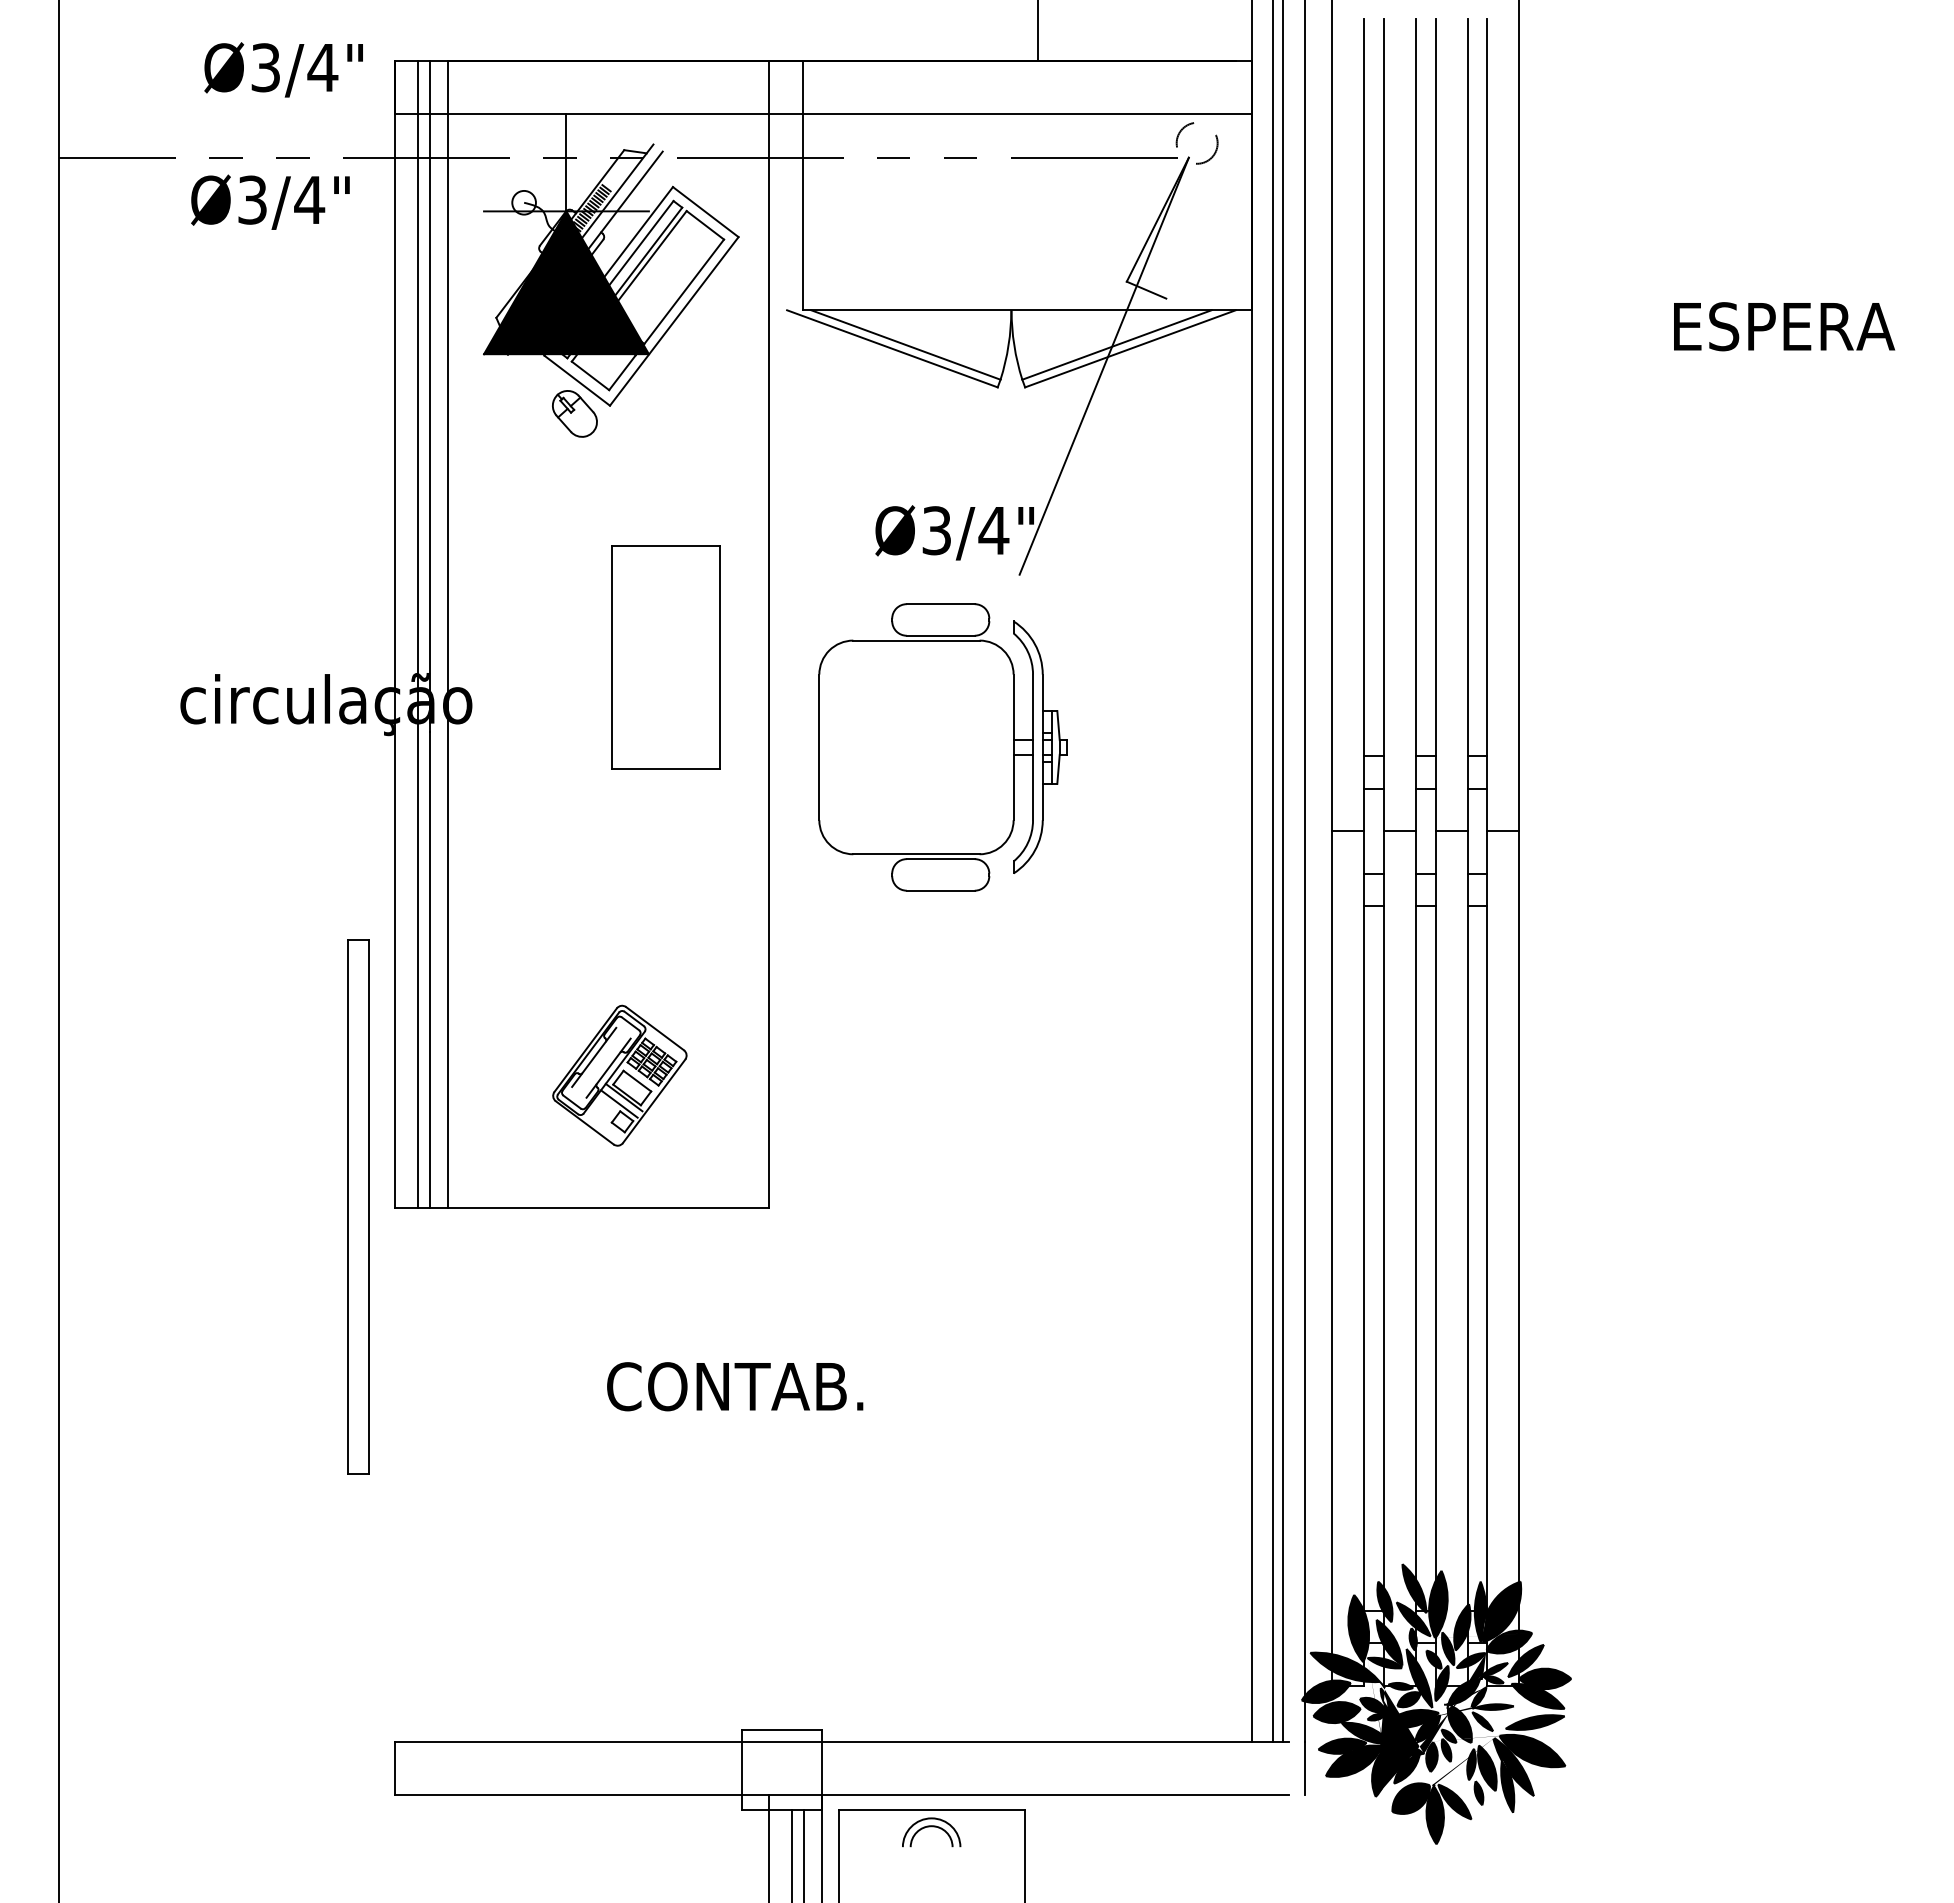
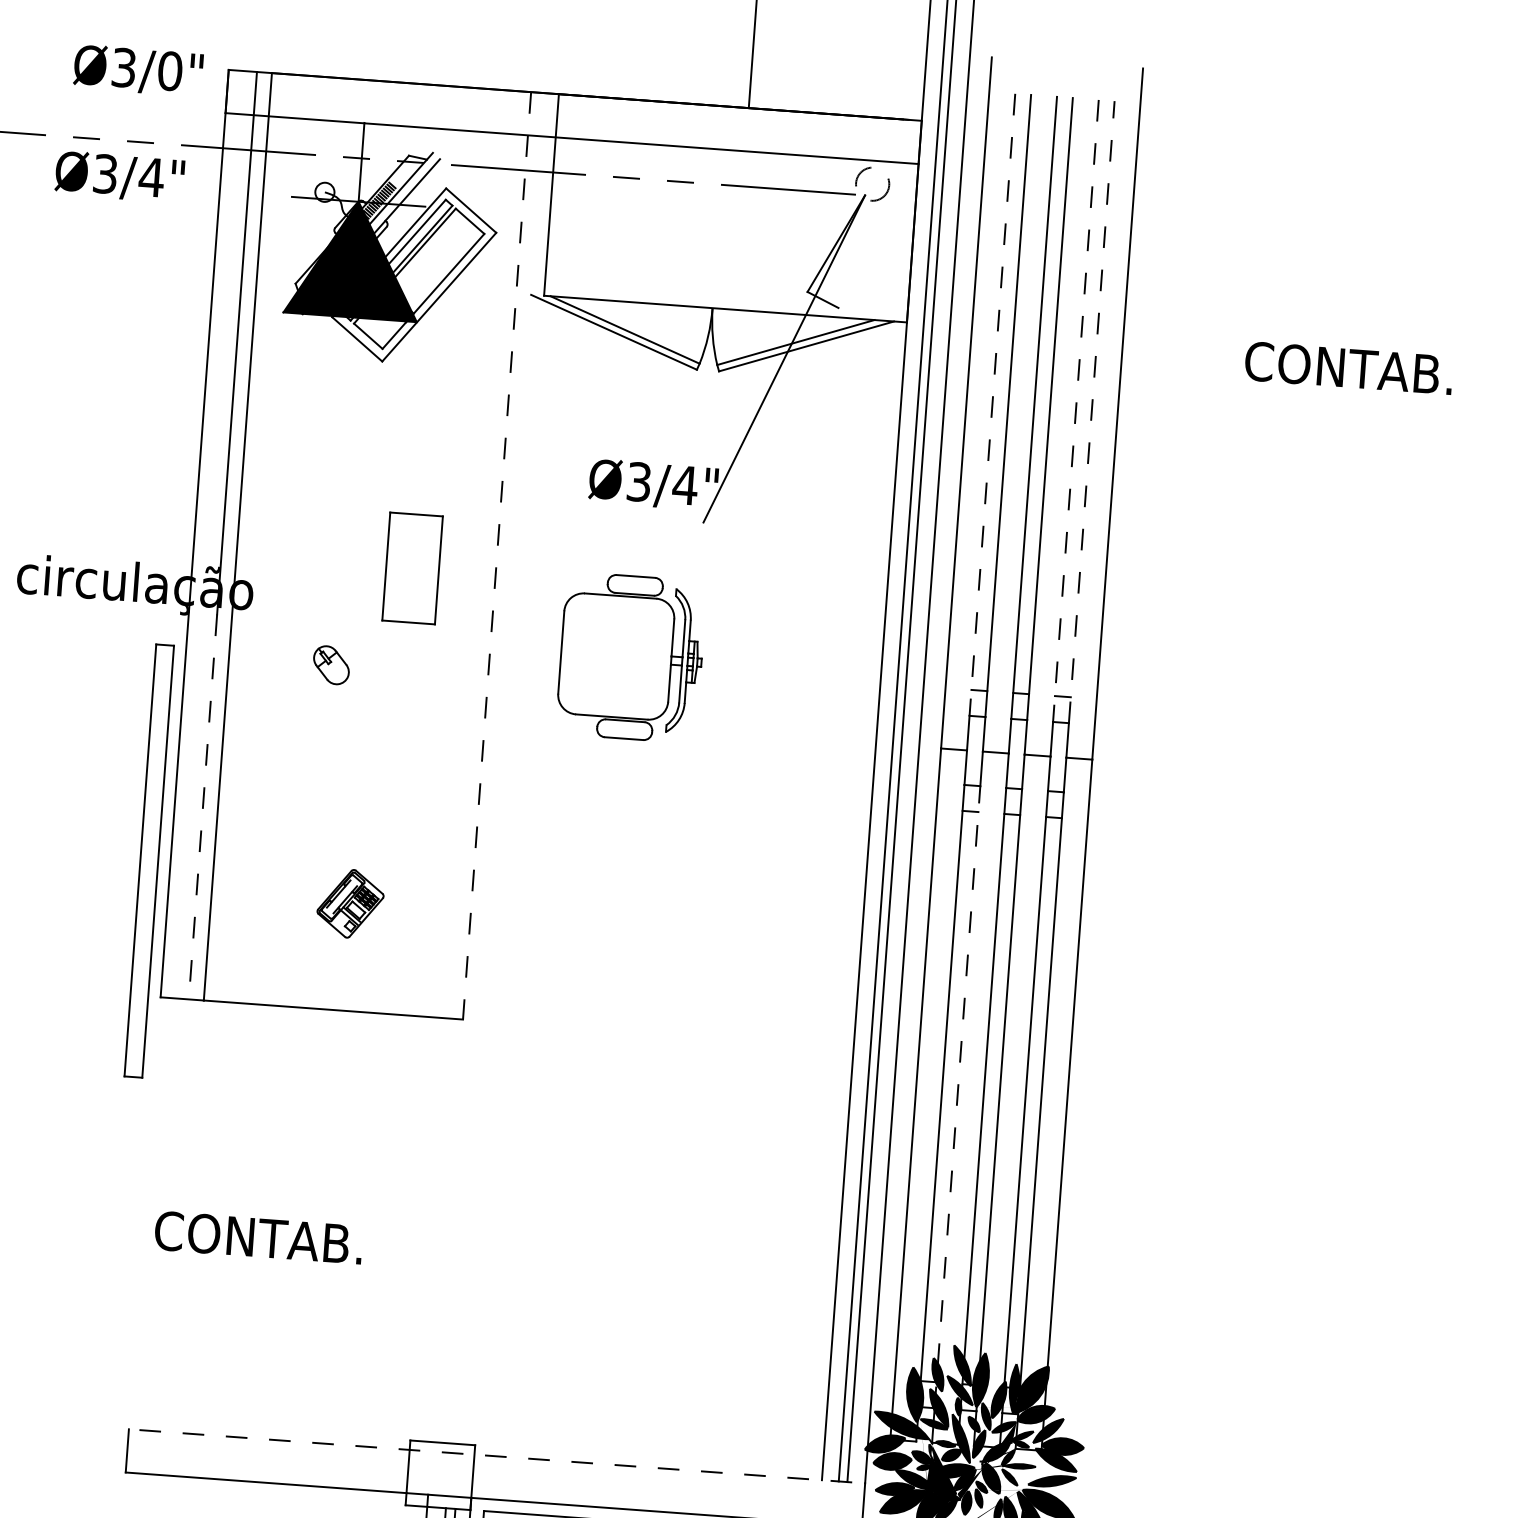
text: (322, 67) -> (169, 70), Ø3/4" -> Ø3/0"
text: (1799, 326) -> (1348, 368), ESPERA -> CONTAB.
line: (1364, 403) -> (992, 404), solid -> dashed
line: (1467, 403) -> (1075, 410), solid -> dashed
line: (1487, 403) -> (1091, 411), solid -> dashed
part: (574, 413) -> (331, 664), moved
line: (417, 633) -> (213, 534), removed
line: (768, 634) -> (496, 555), solid -> dashed
part: (665, 657) -> (412, 568), size x0.6
part: (942, 747) -> (630, 657), size x0.7
line: (429, 970) -> (202, 807), solid -> dashed
part: (619, 1075) -> (350, 903), size x0.6
part: (358, 1206) -> (149, 860), moved
line: (1383, 1258) -> (957, 1097), solid -> dashed
text: (735, 1386) -> (259, 1237), moved
line: (841, 1741) -> (490, 1455), solid -> dashed

